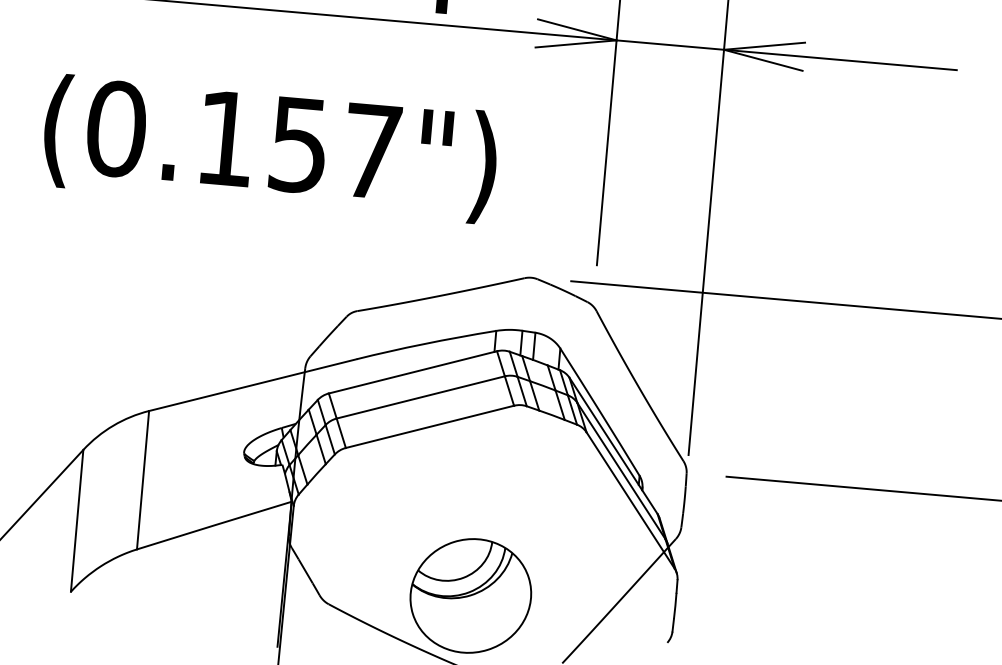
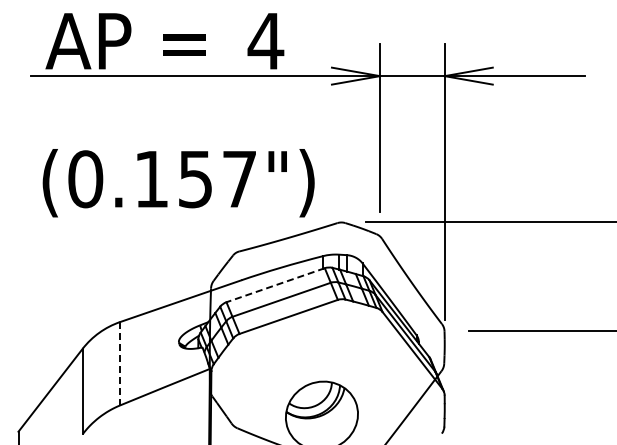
text: (269, 149) -> (178, 183), moved
line: (412, 372) -> (275, 285), solid -> dashed
line: (142, 479) -> (119, 363), solid -> dashed

